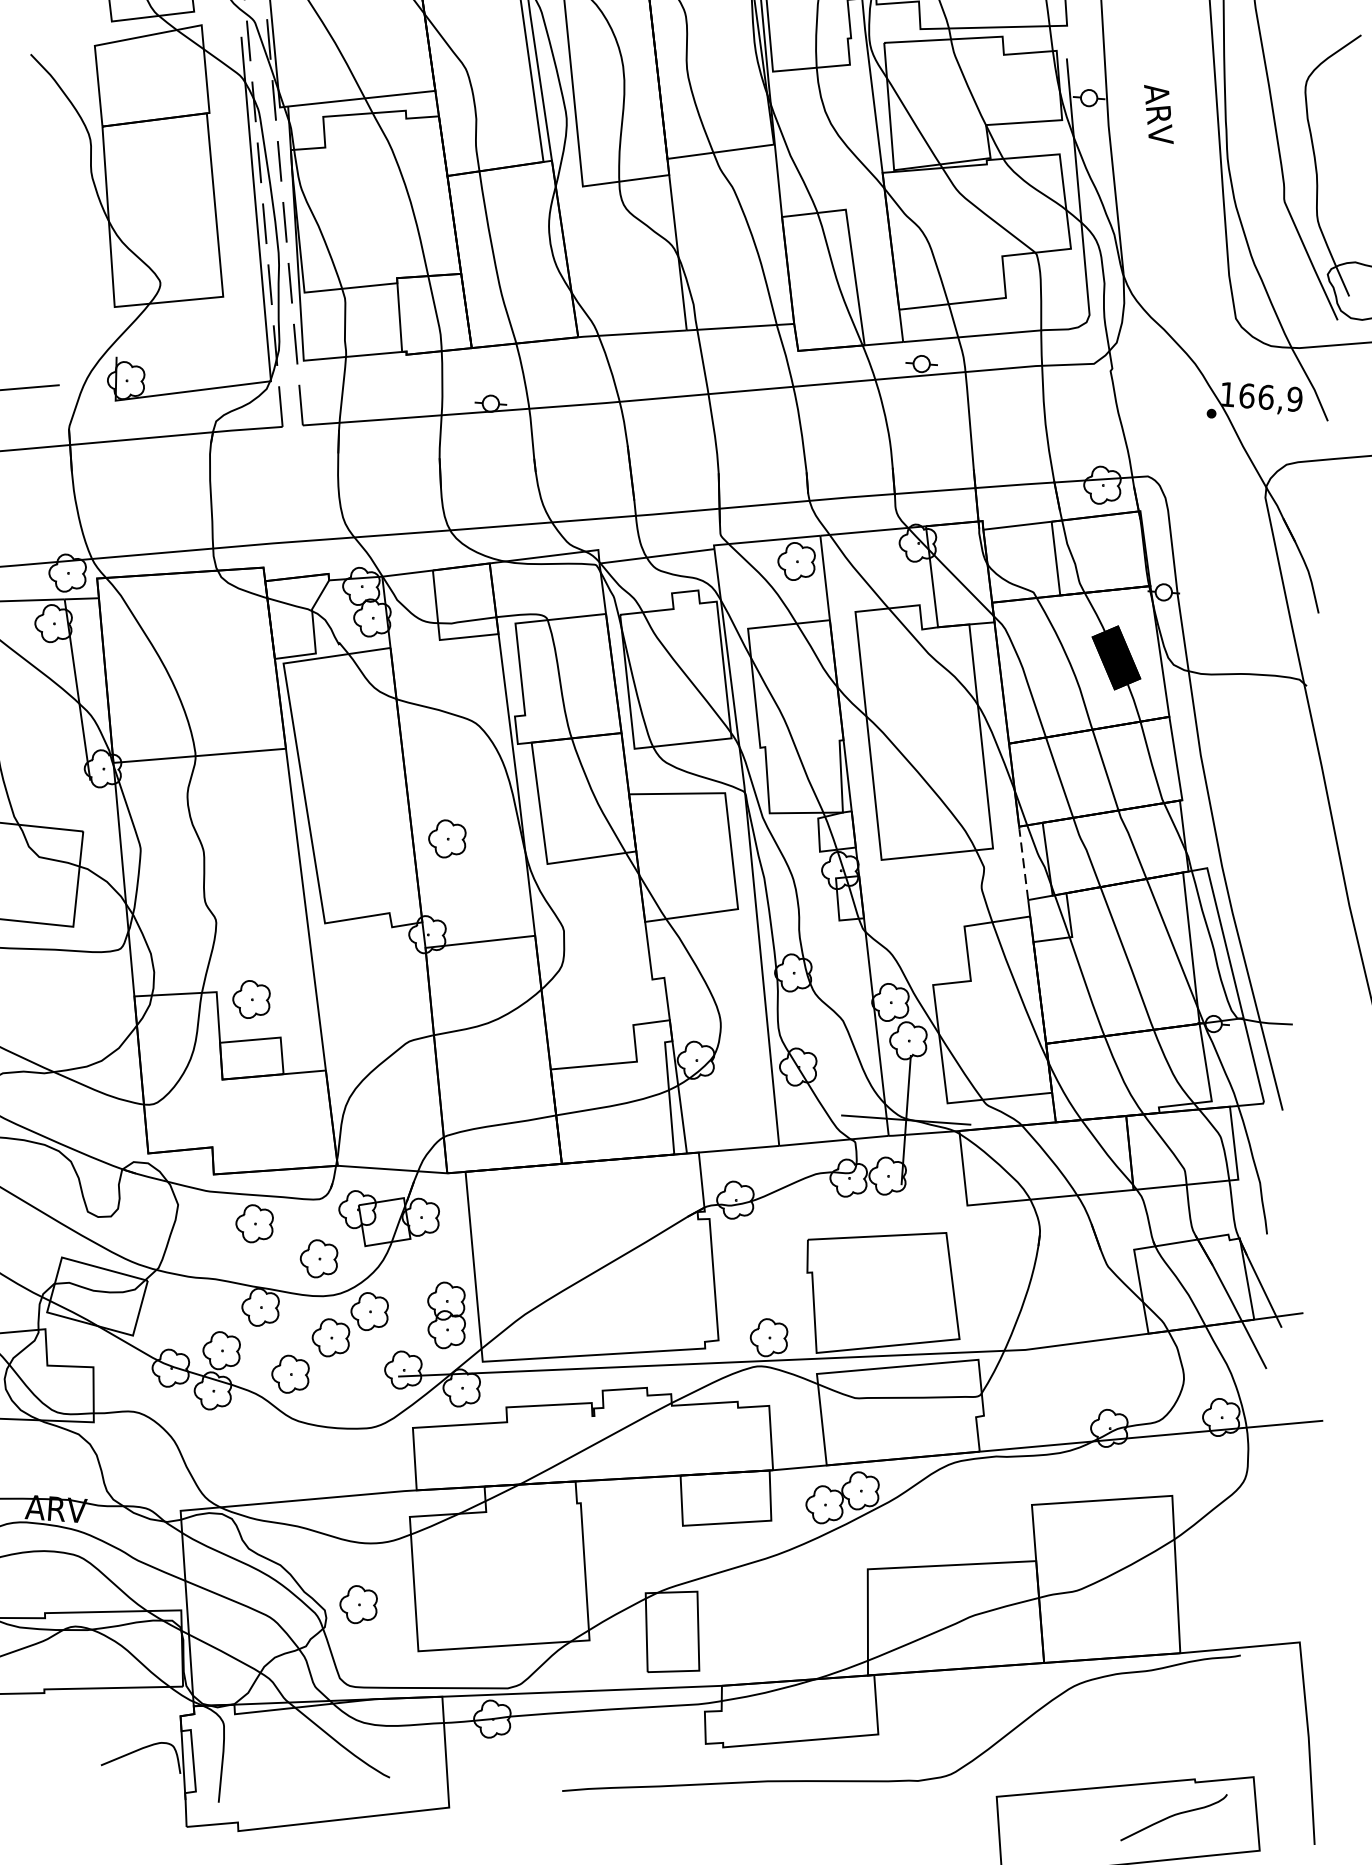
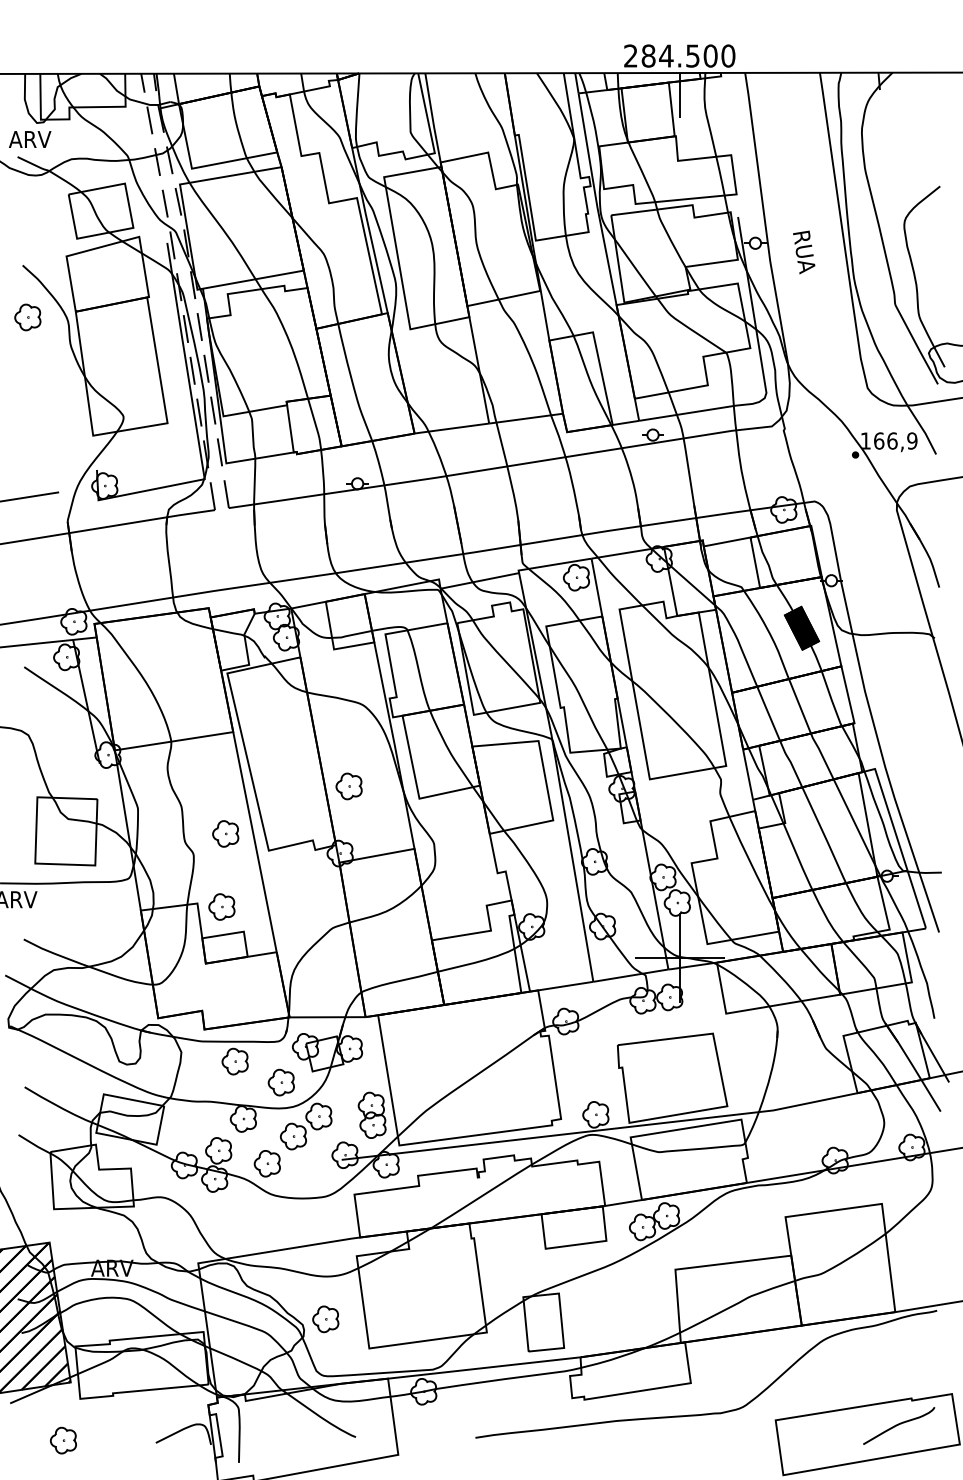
text: (1157, 116) -> (803, 252), ARV -> RUA
part: (32, 129) -> (27, 317), added
line: (1022, 861) -> (747, 773), dashed -> solid
part: (264, 894) -> (225, 833), added

